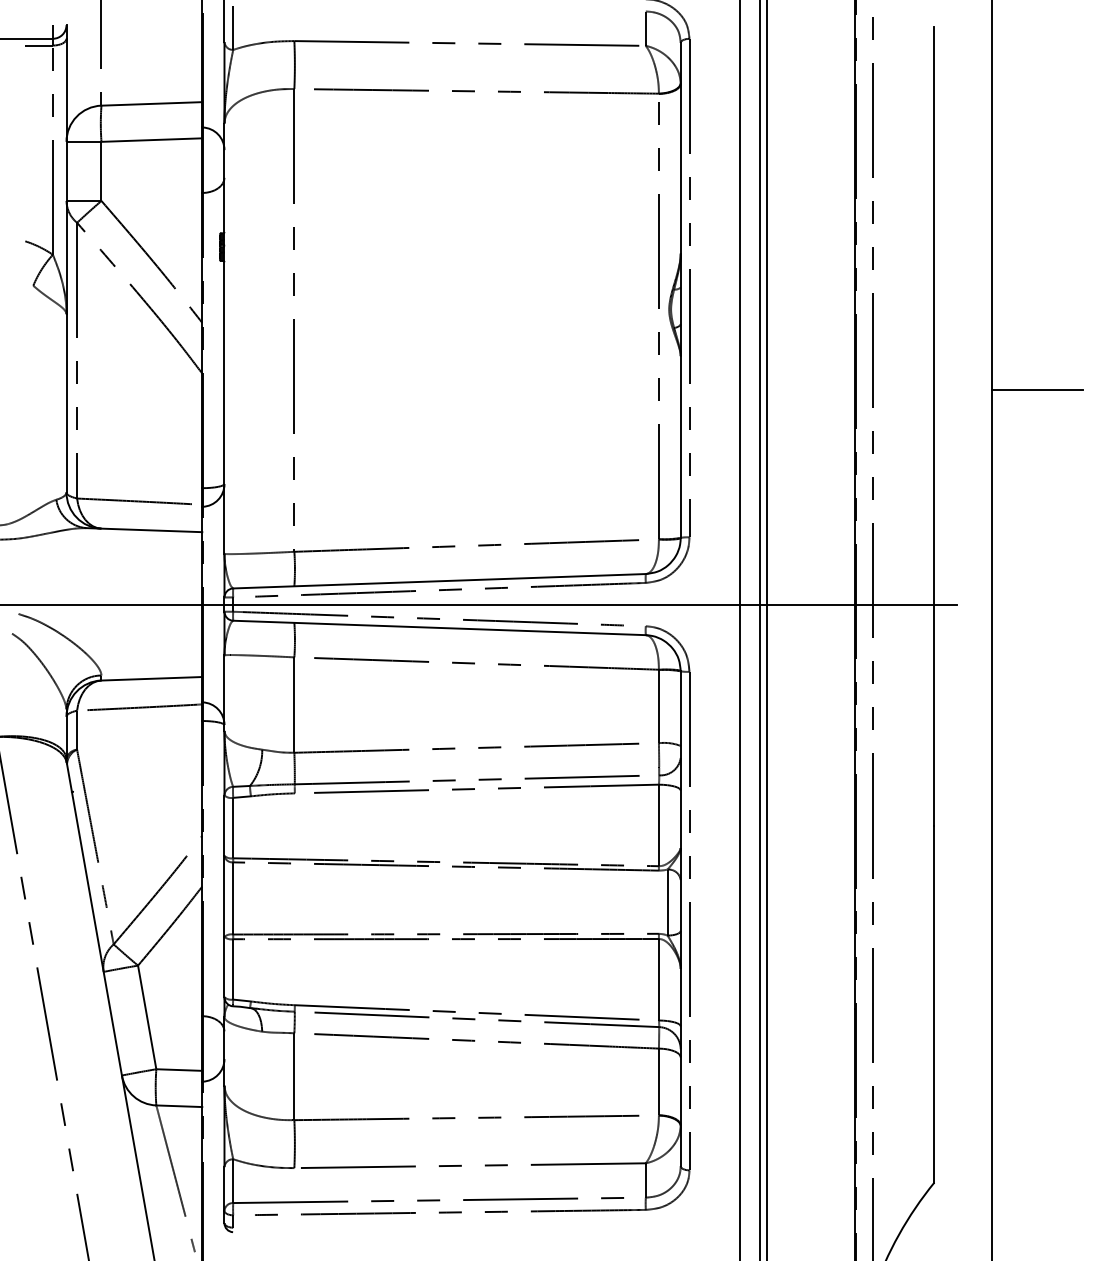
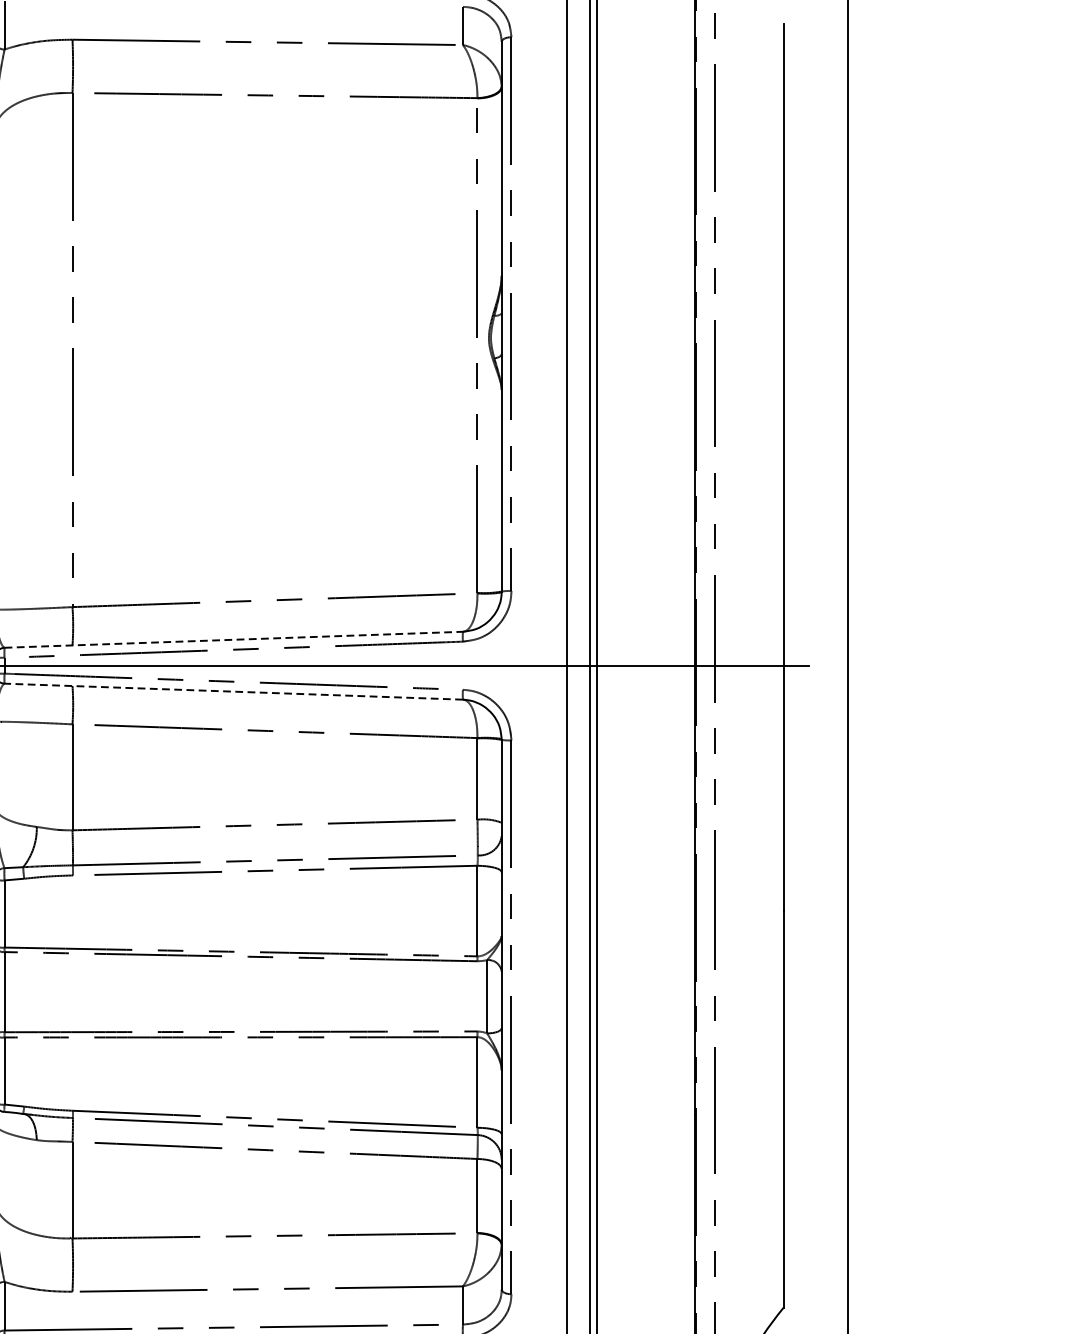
line: (1037, 390) -> (898, 427), removed
line: (440, 581) -> (234, 640), solid -> dashed
line: (439, 627) -> (233, 691), solid -> dashed

